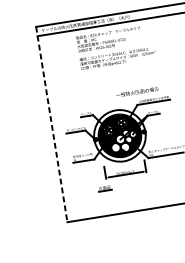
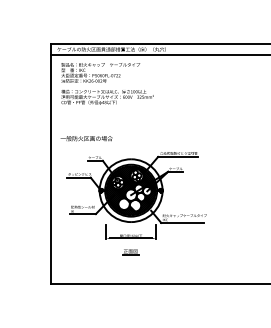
text: (116, 47) -> (107, 83), moved
text: (137, 92) -> (86, 138), moved
line: (51, 124) -> (51, 164), dashed -> solid
part: (104, 188) -> (130, 252), moved

